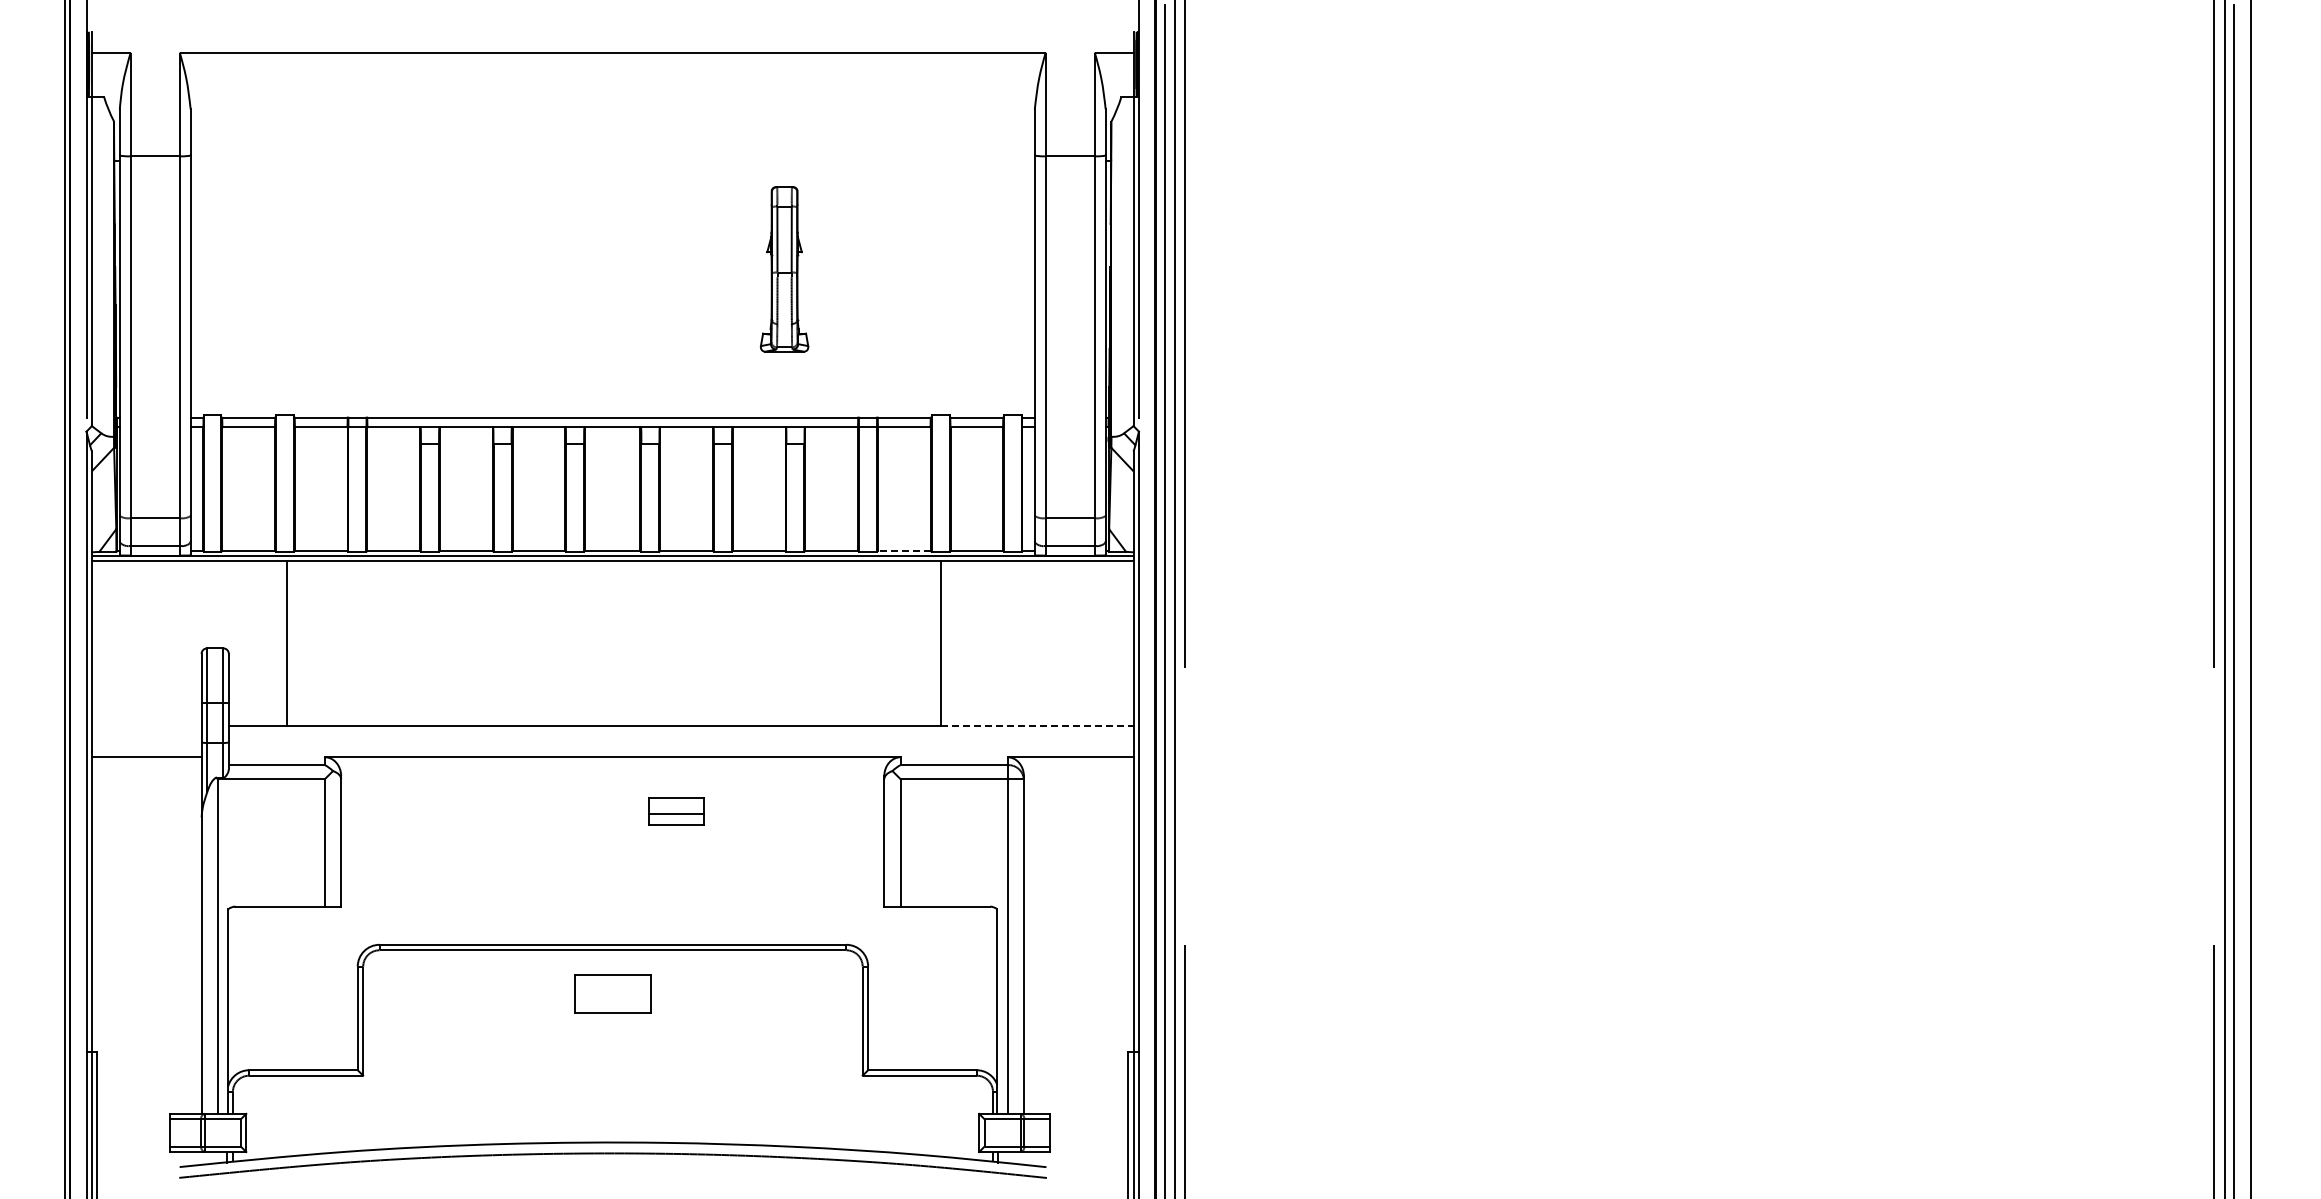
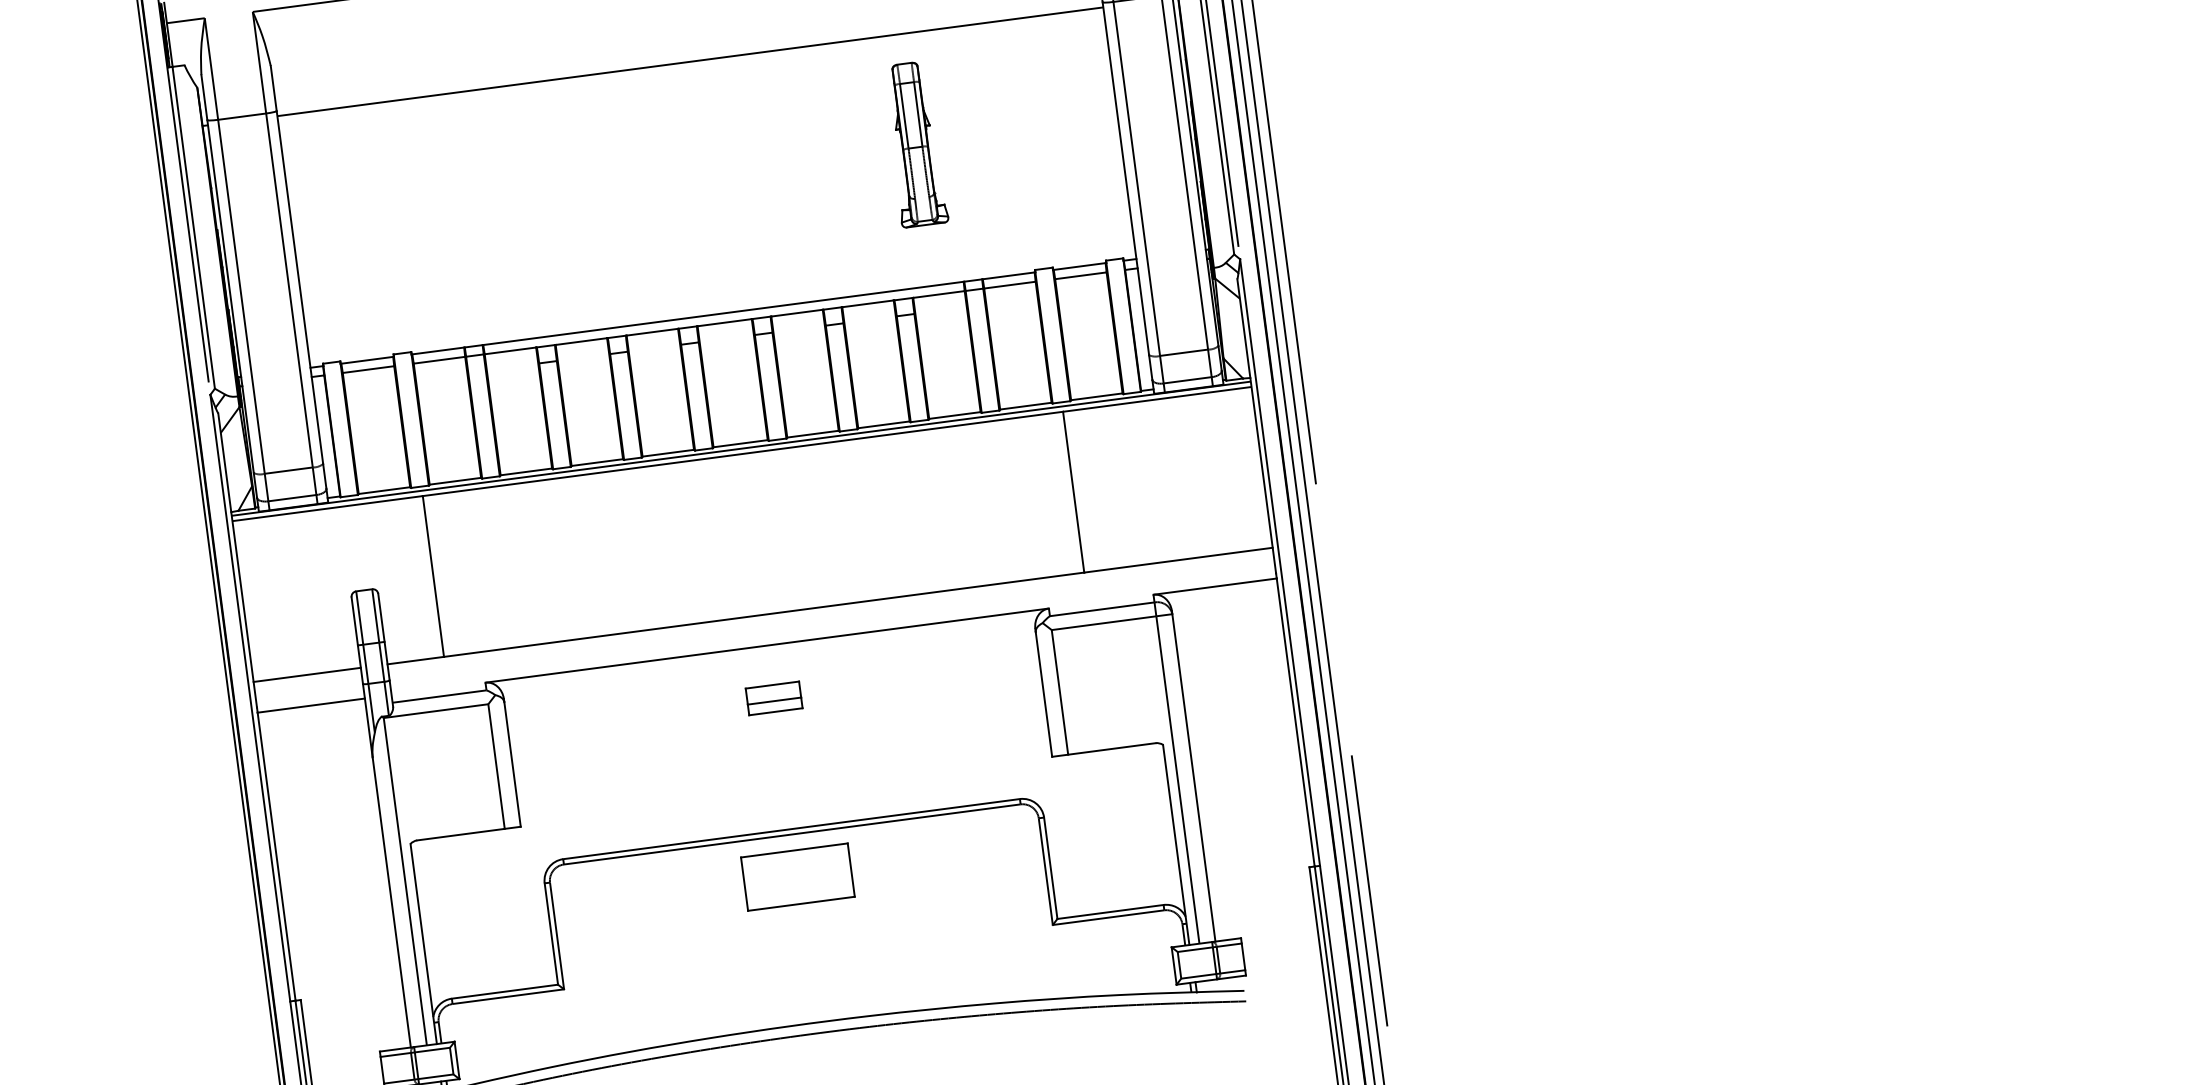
line: (612, 160) -> (690, 61), added
part: (784, 269) -> (915, 144), moved
line: (903, 550) -> (1025, 405), dashed -> solid
line: (146, 725) -> (306, 674), added
line: (1037, 725) -> (1178, 559), dashed -> solid
part: (676, 811) -> (773, 698), moved
part: (612, 993) -> (797, 876), size x1.43

